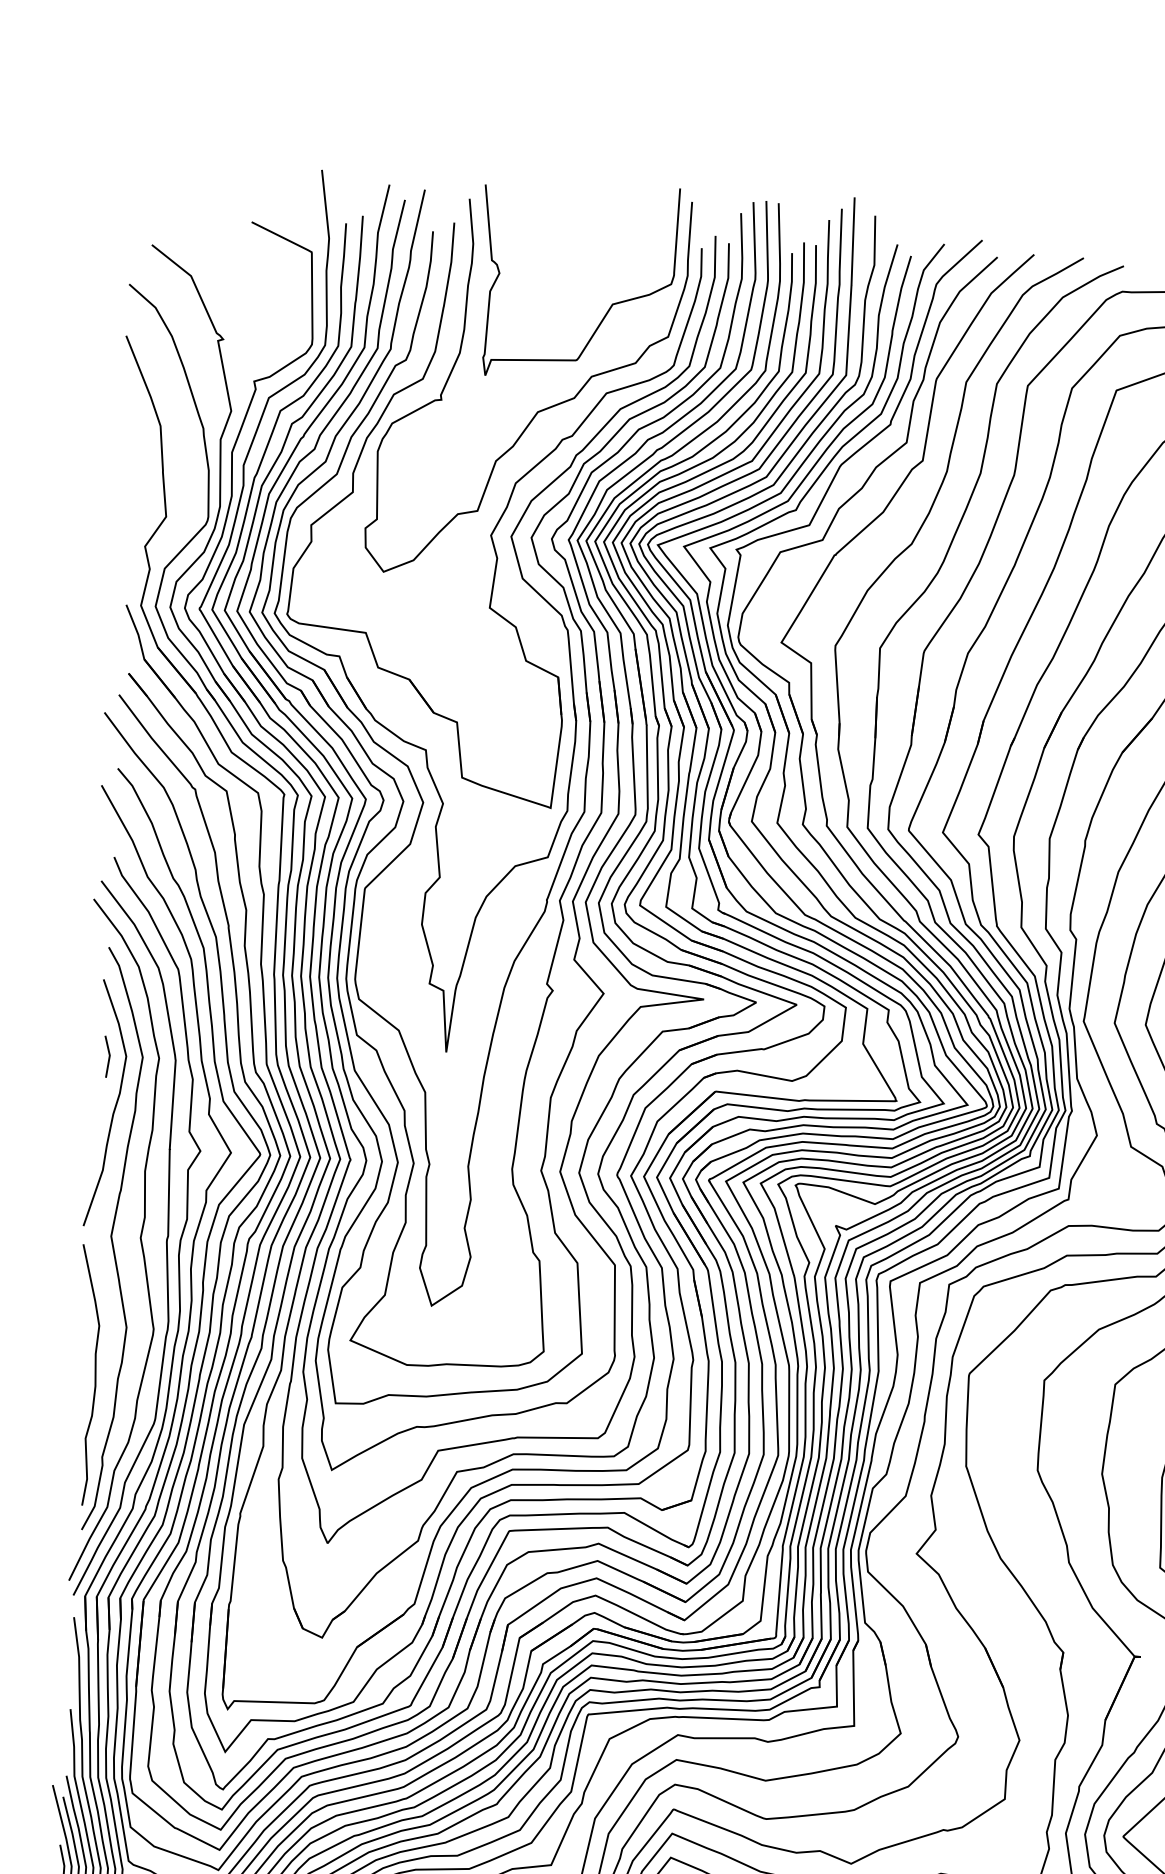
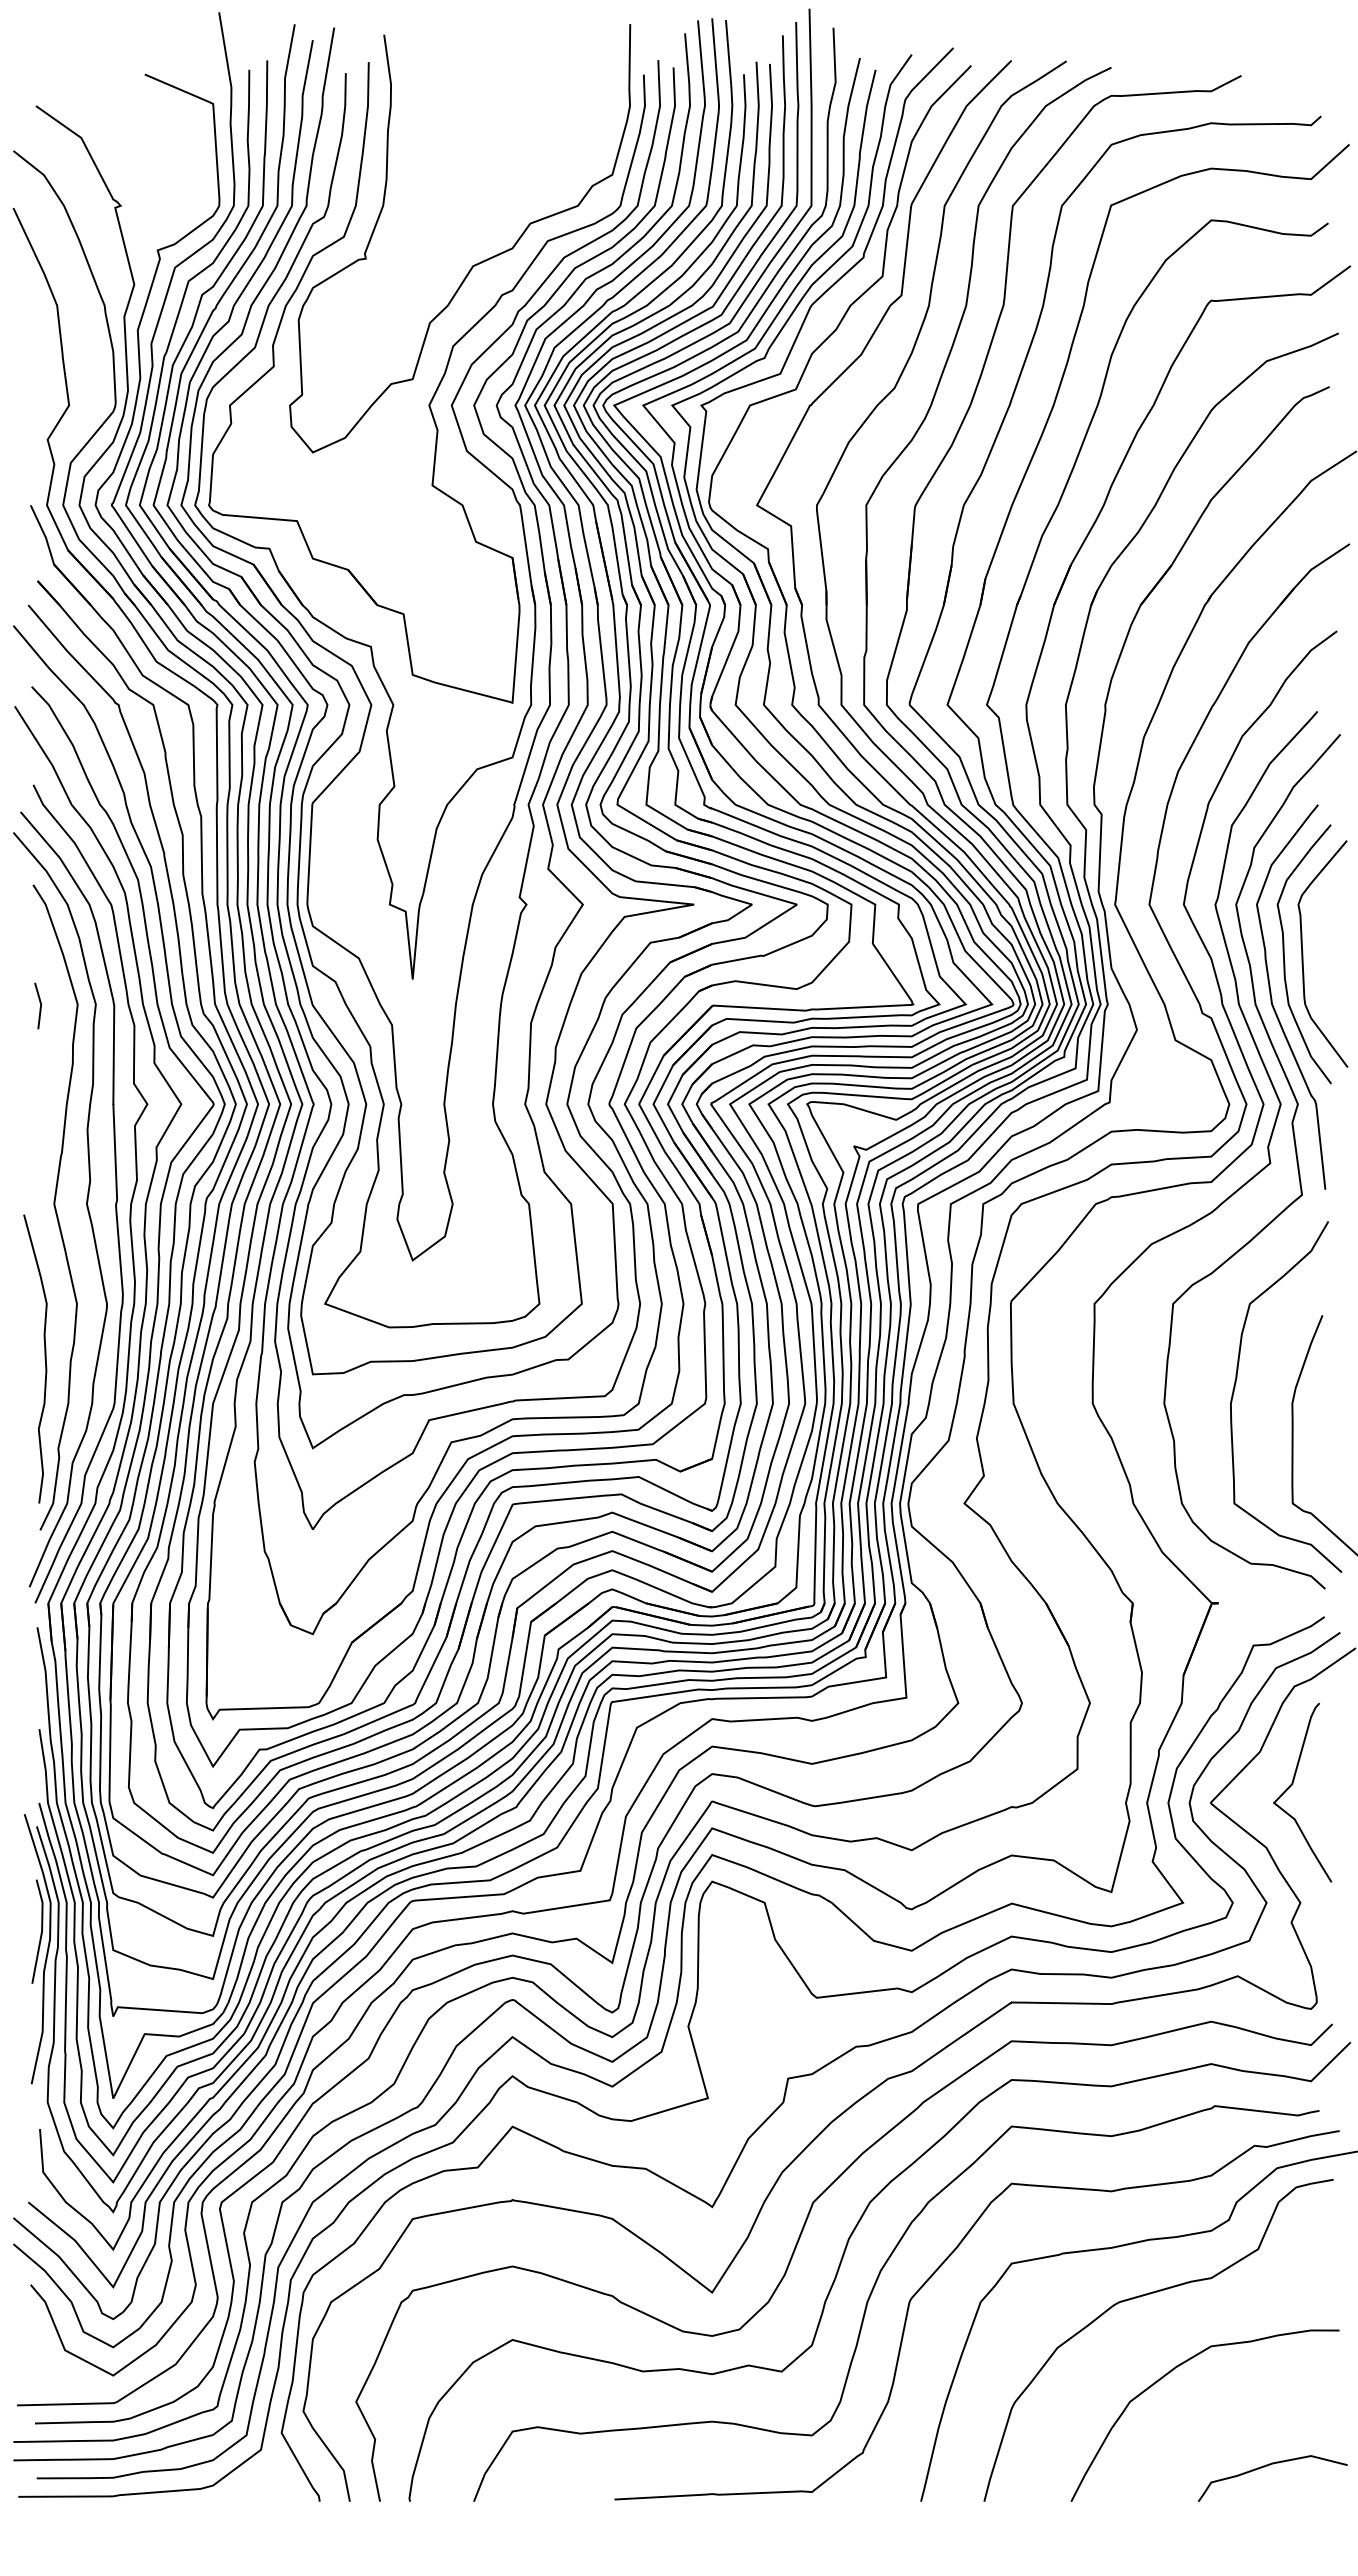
curve: (611, 304) -> (547, 142), removed
curve: (114, 1107) -> (49, 1061), removed

